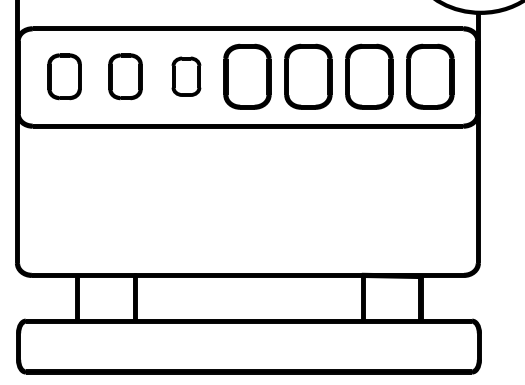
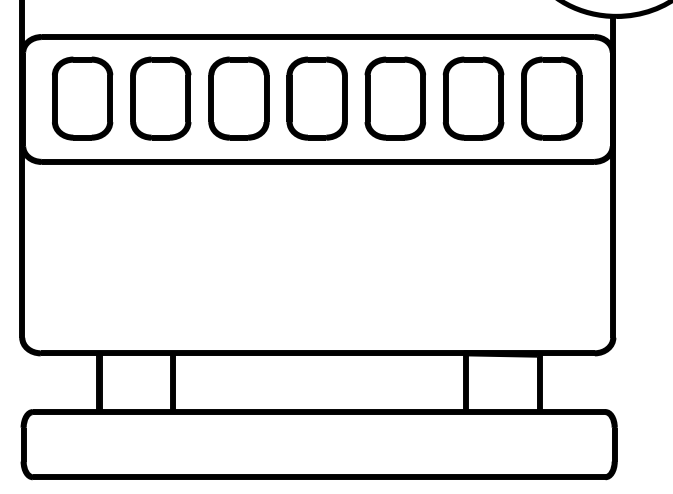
part: (64, 76) -> (82, 98), size x1.43
part: (125, 76) -> (160, 98), size x1.43
part: (186, 76) -> (238, 98), size x1.67

